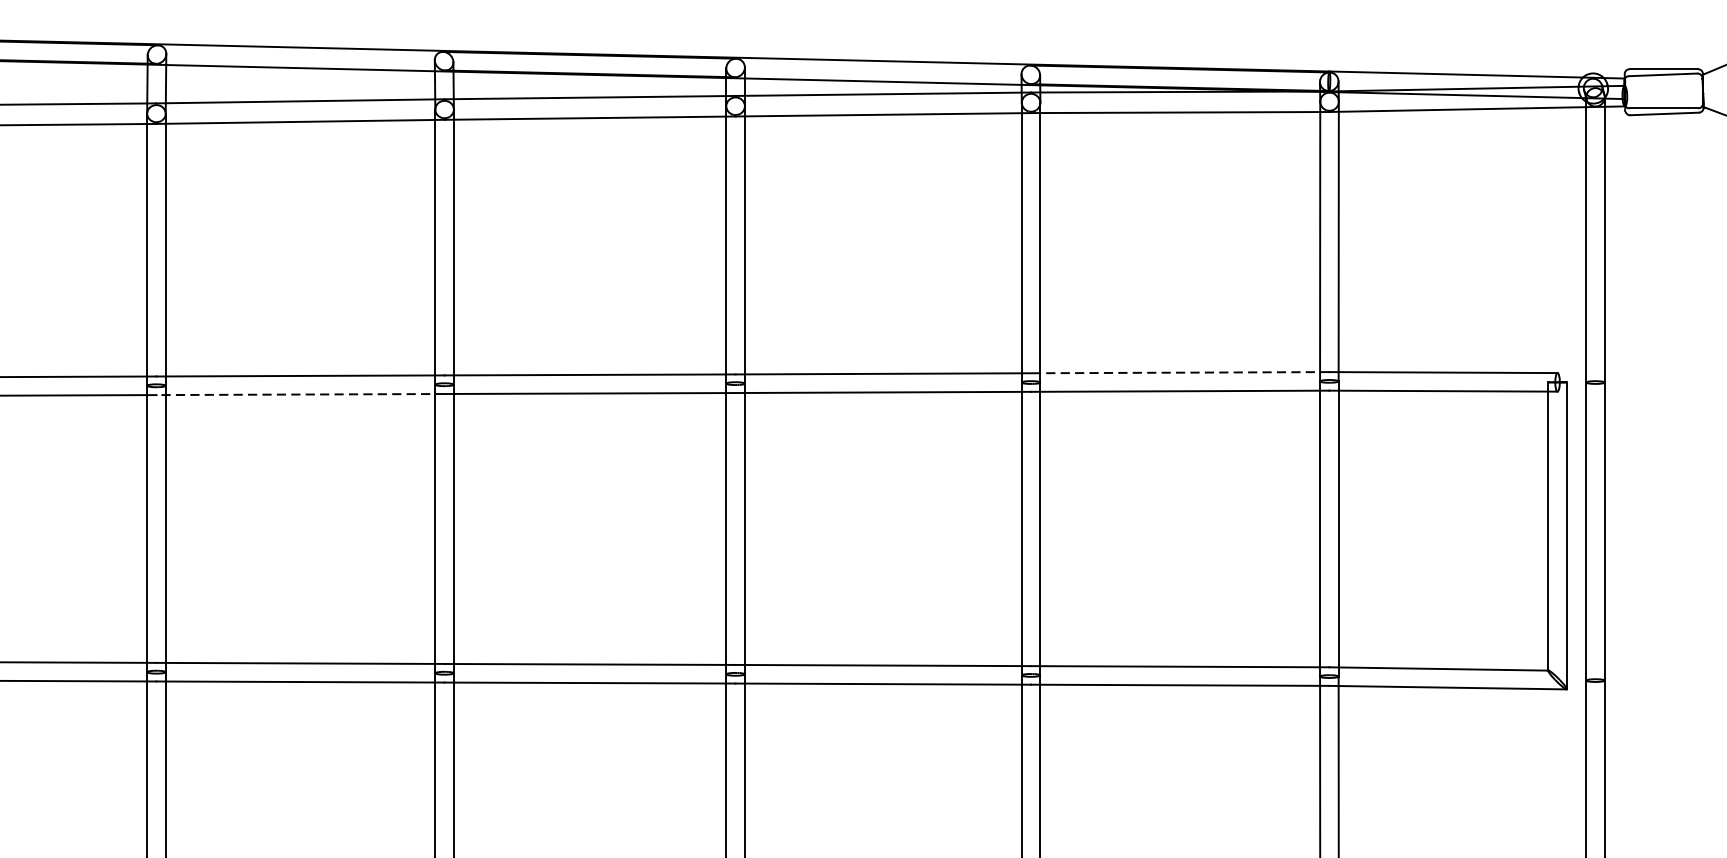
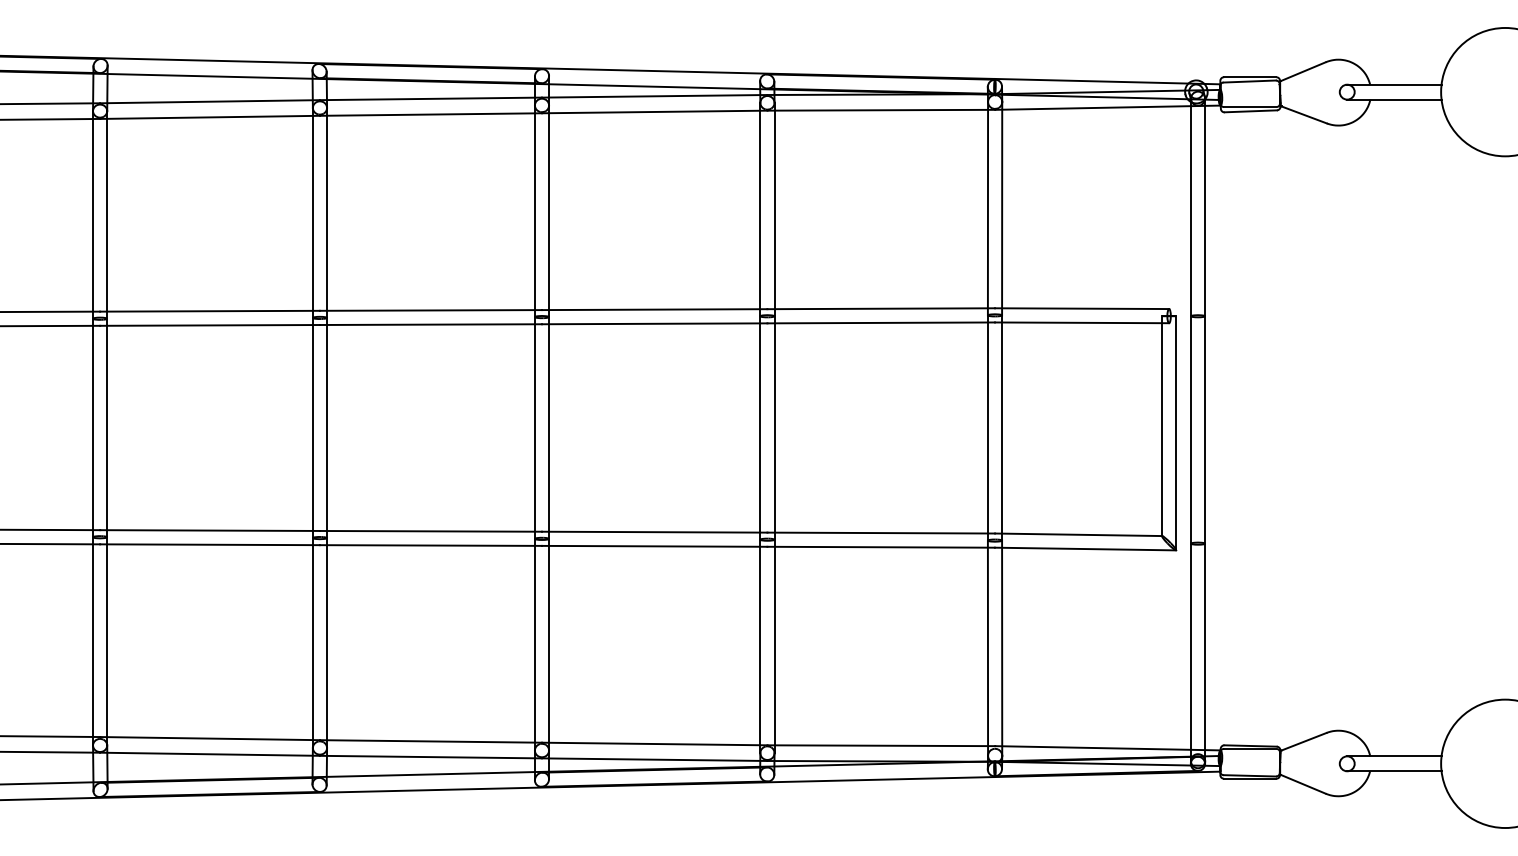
line: (1180, 372) -> (881, 308), dashed -> solid
line: (301, 394) -> (210, 325), dashed -> solid

